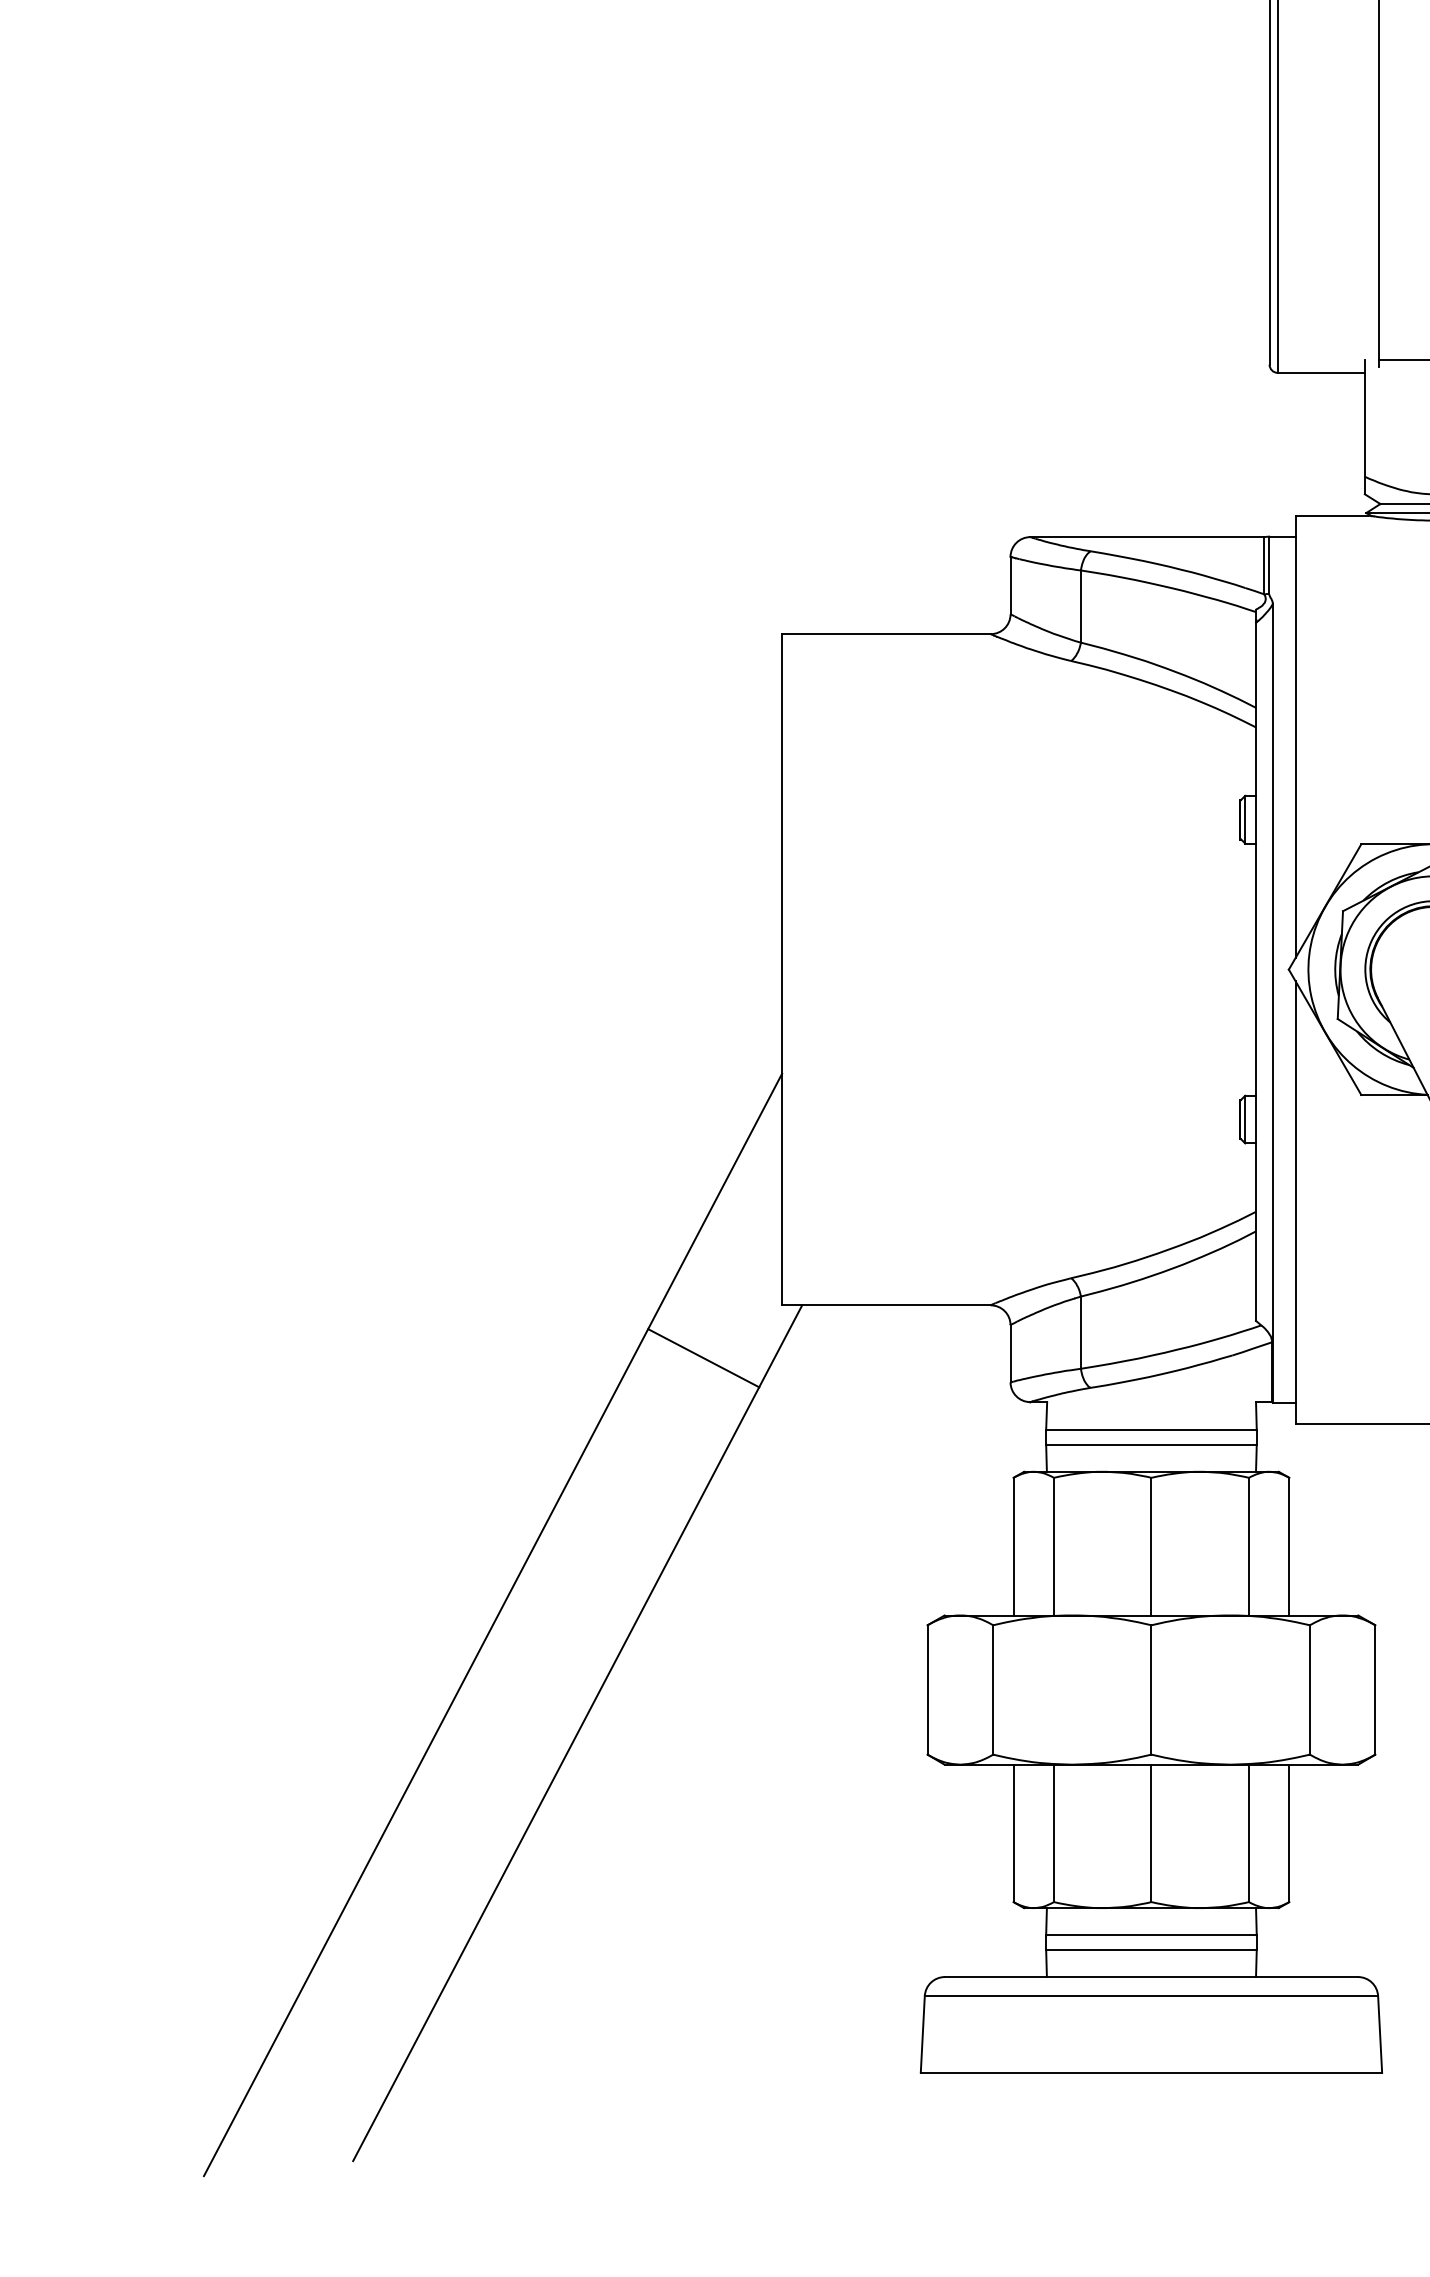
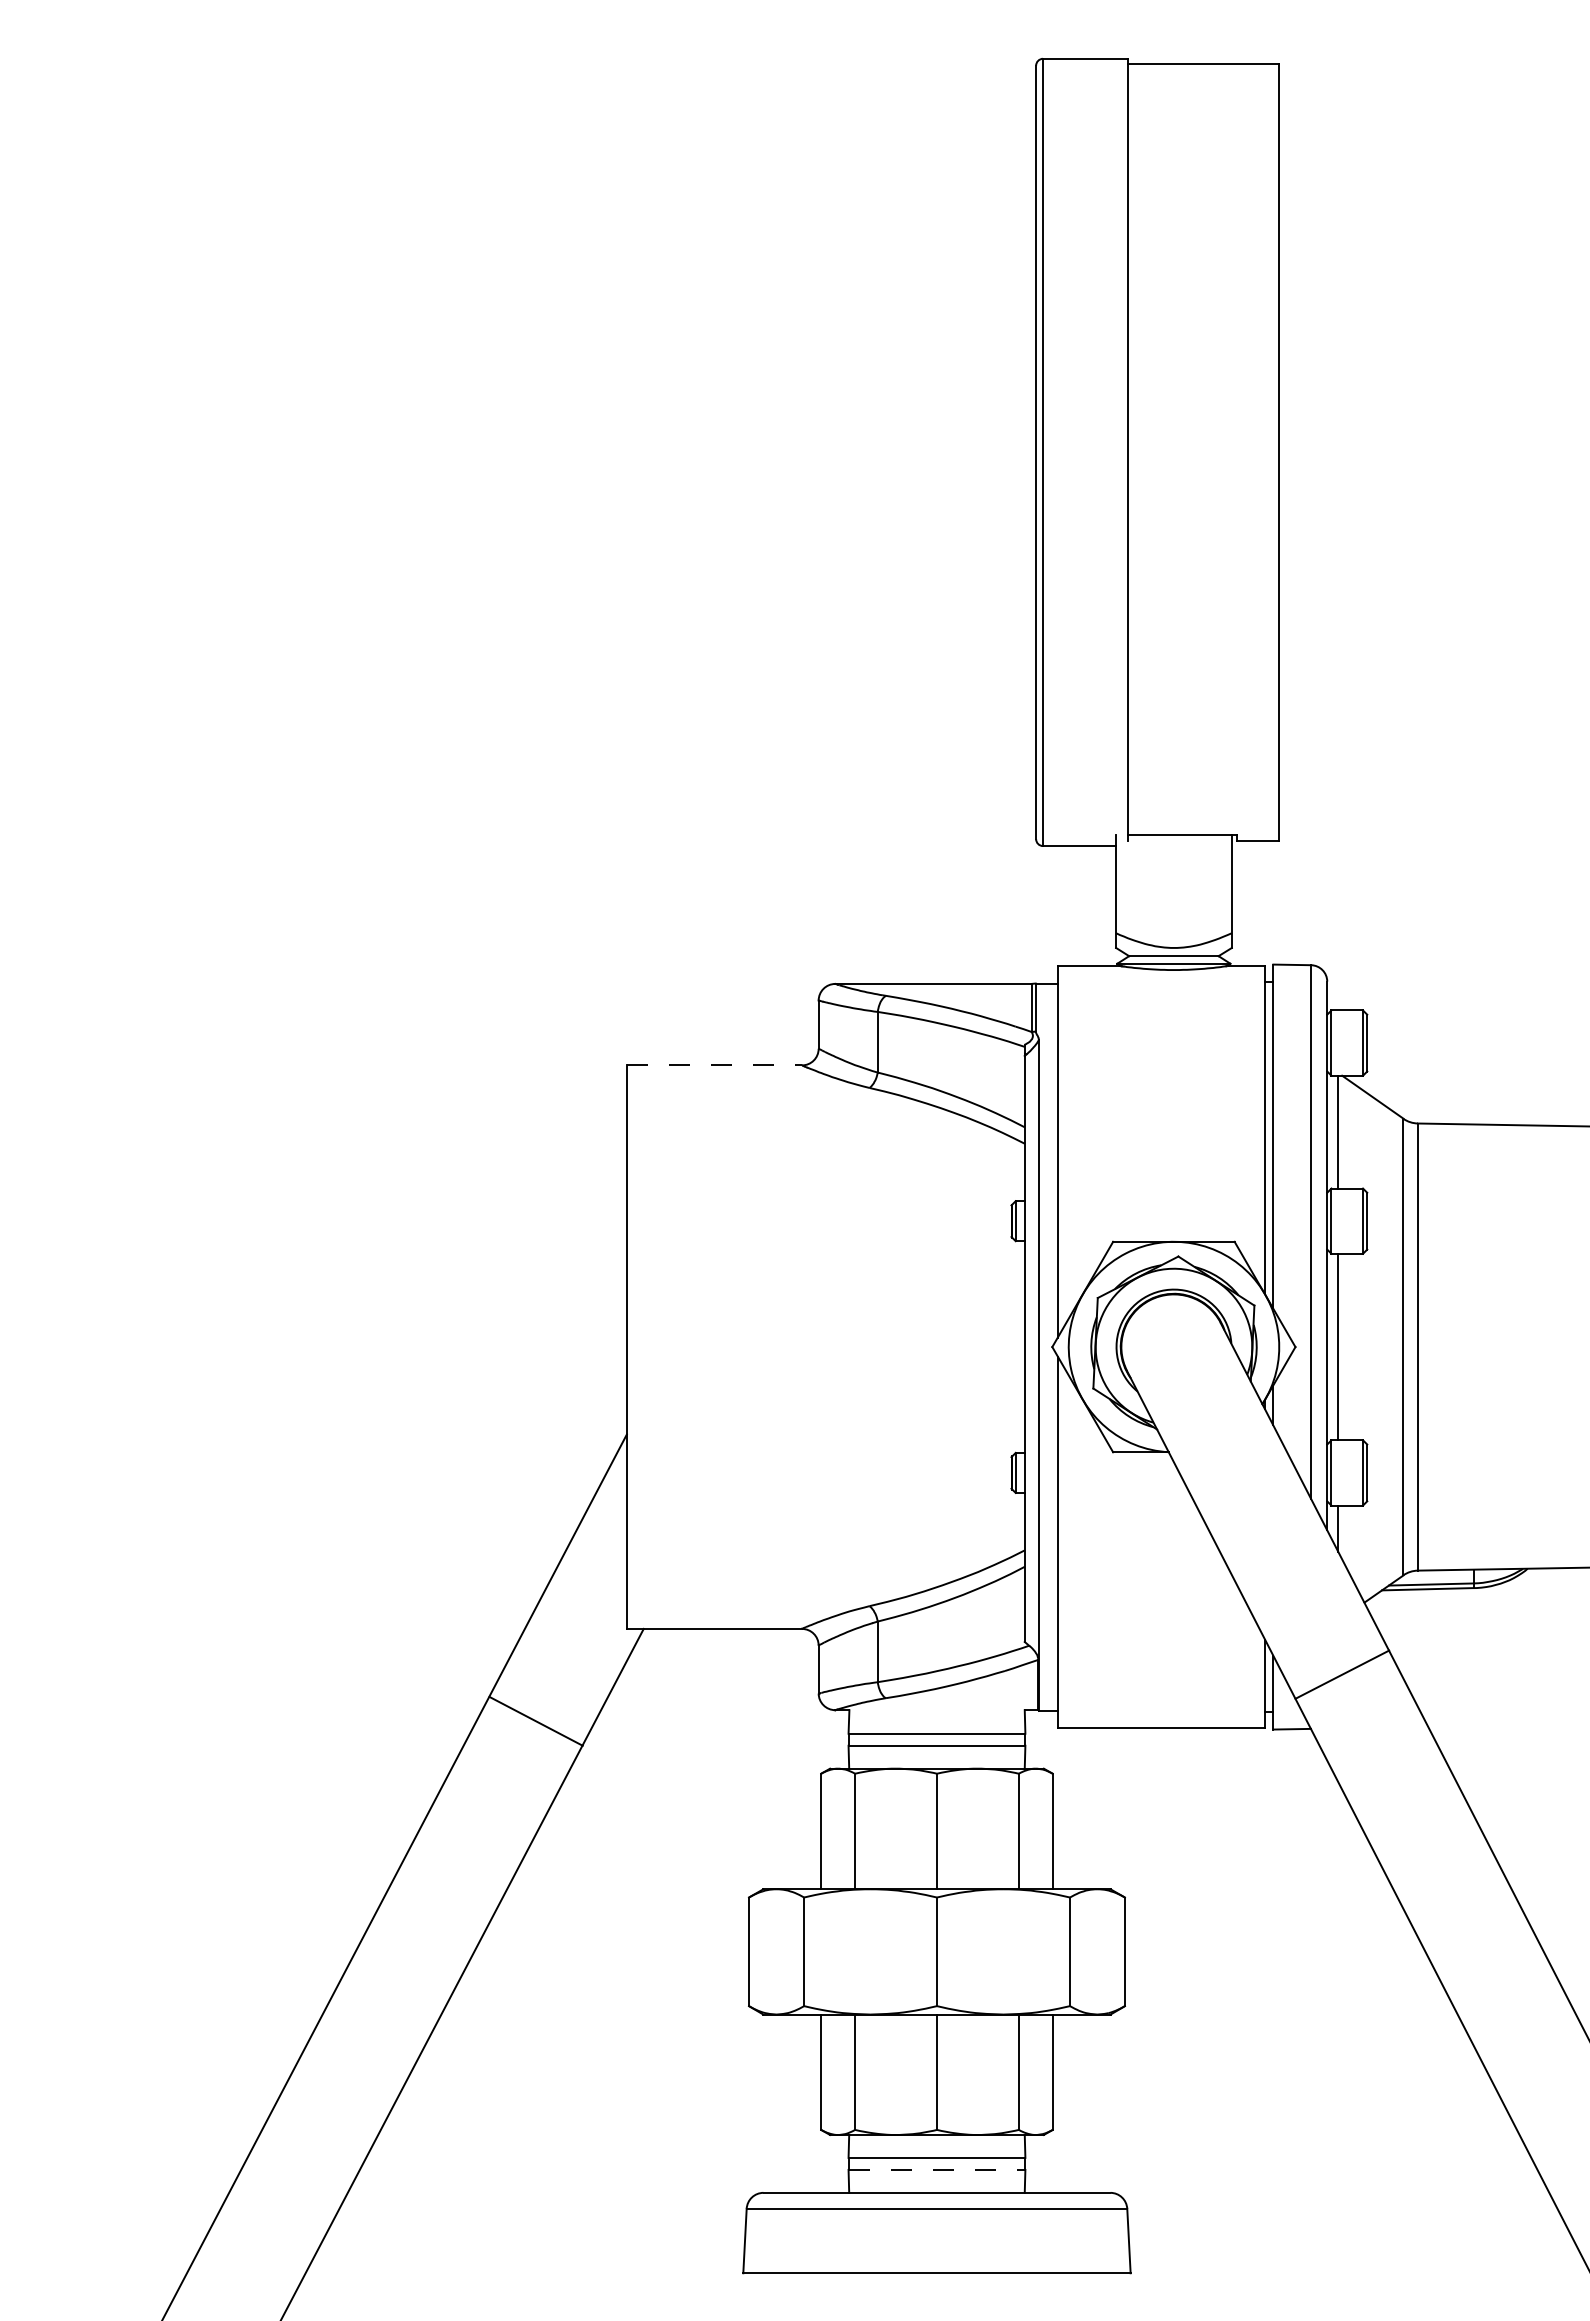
line: (886, 634) -> (714, 1065), solid -> dashed
line: (703, 1357) -> (535, 1720), moved
line: (1152, 1949) -> (937, 2169), solid -> dashed

